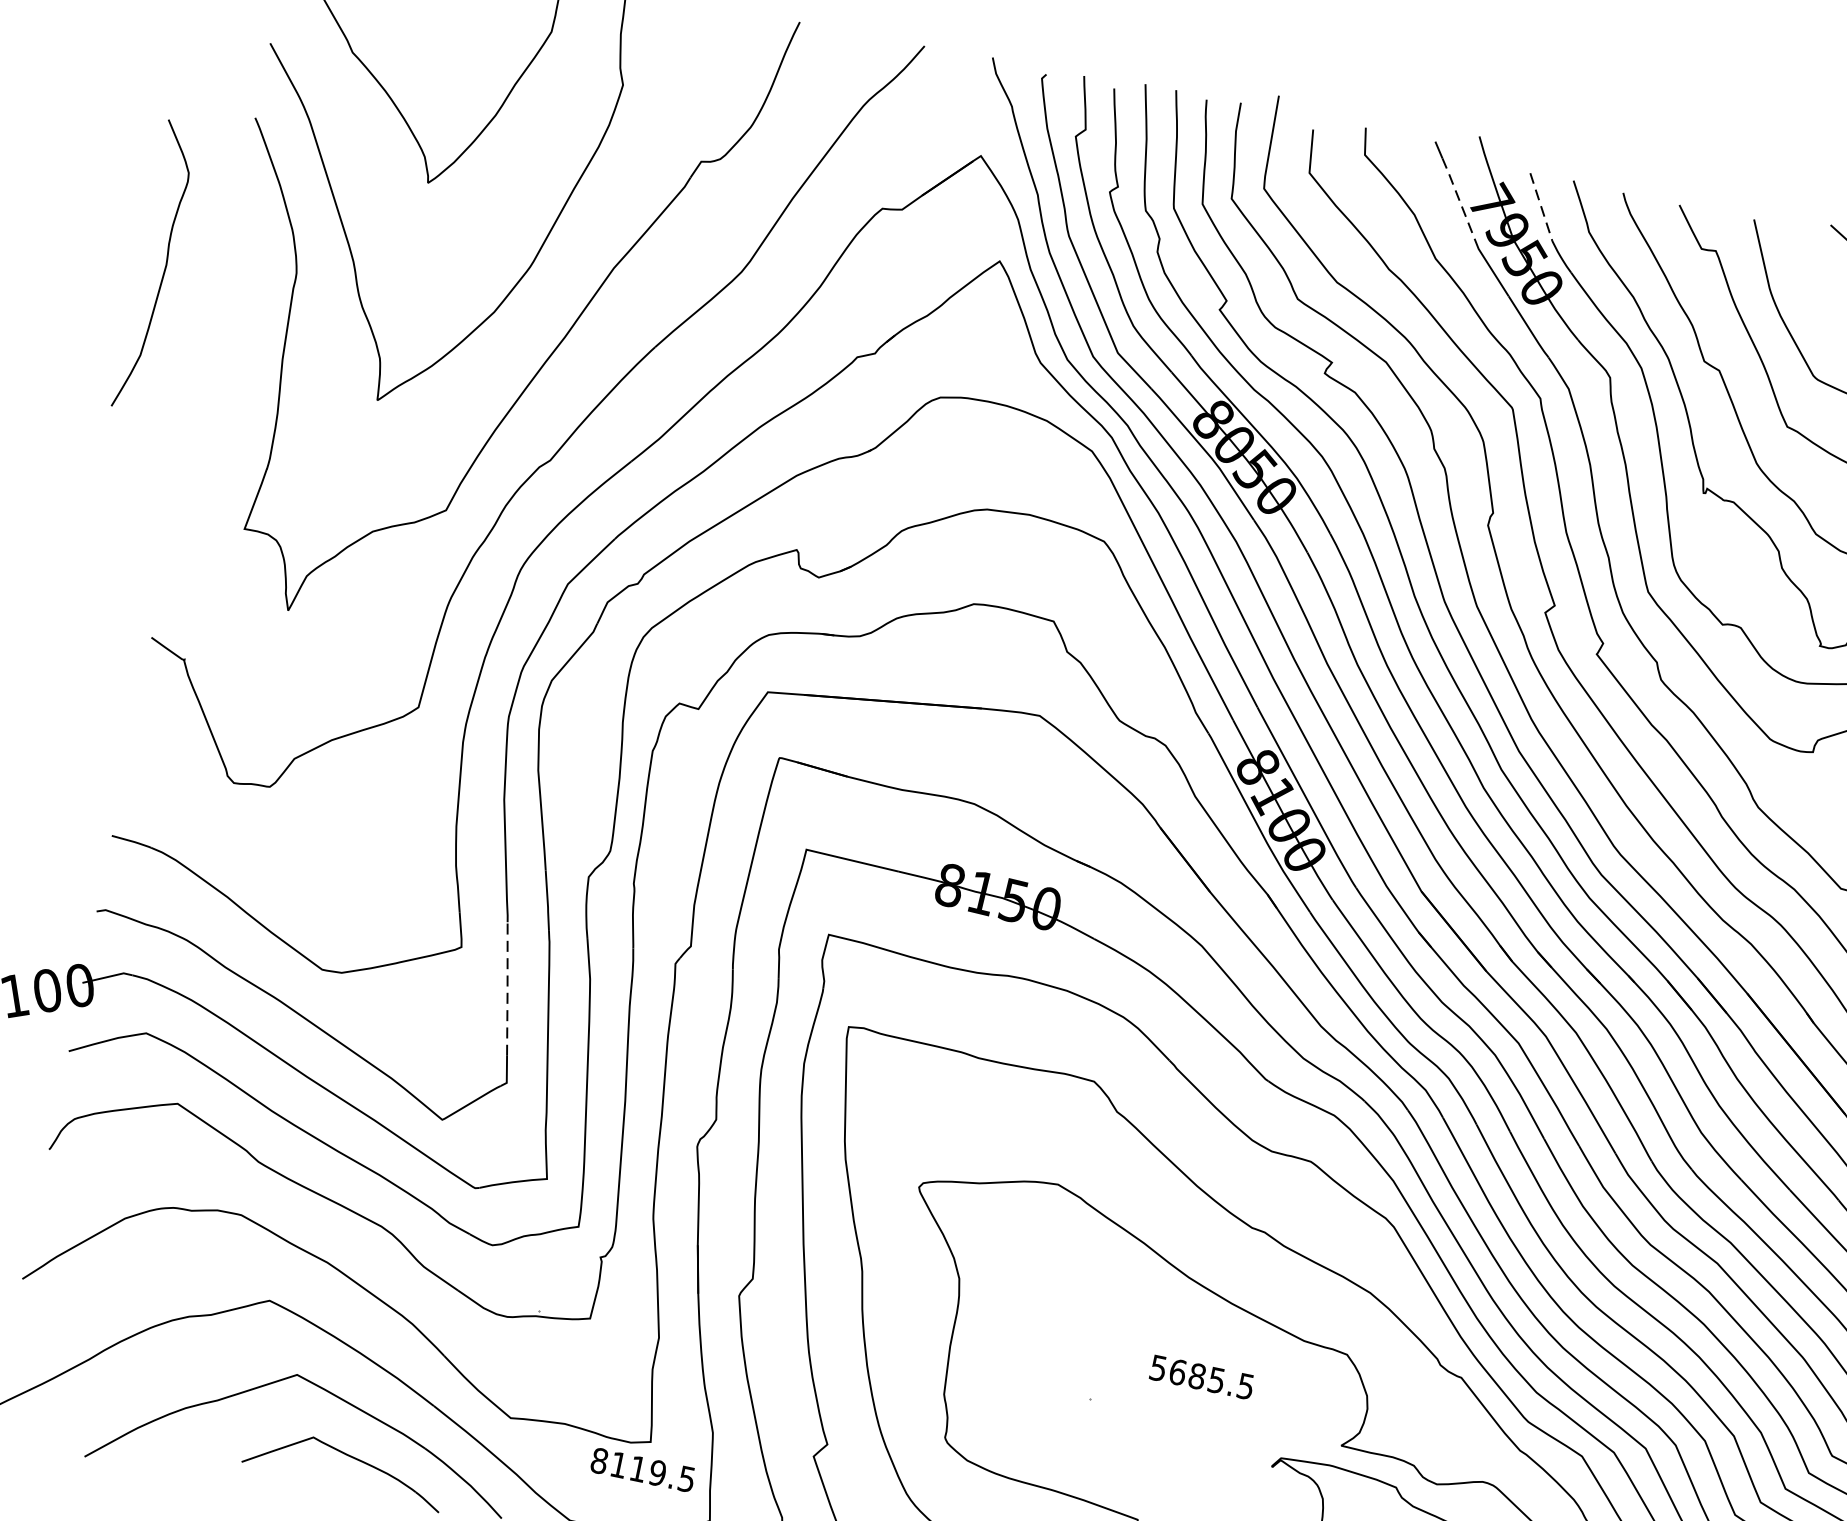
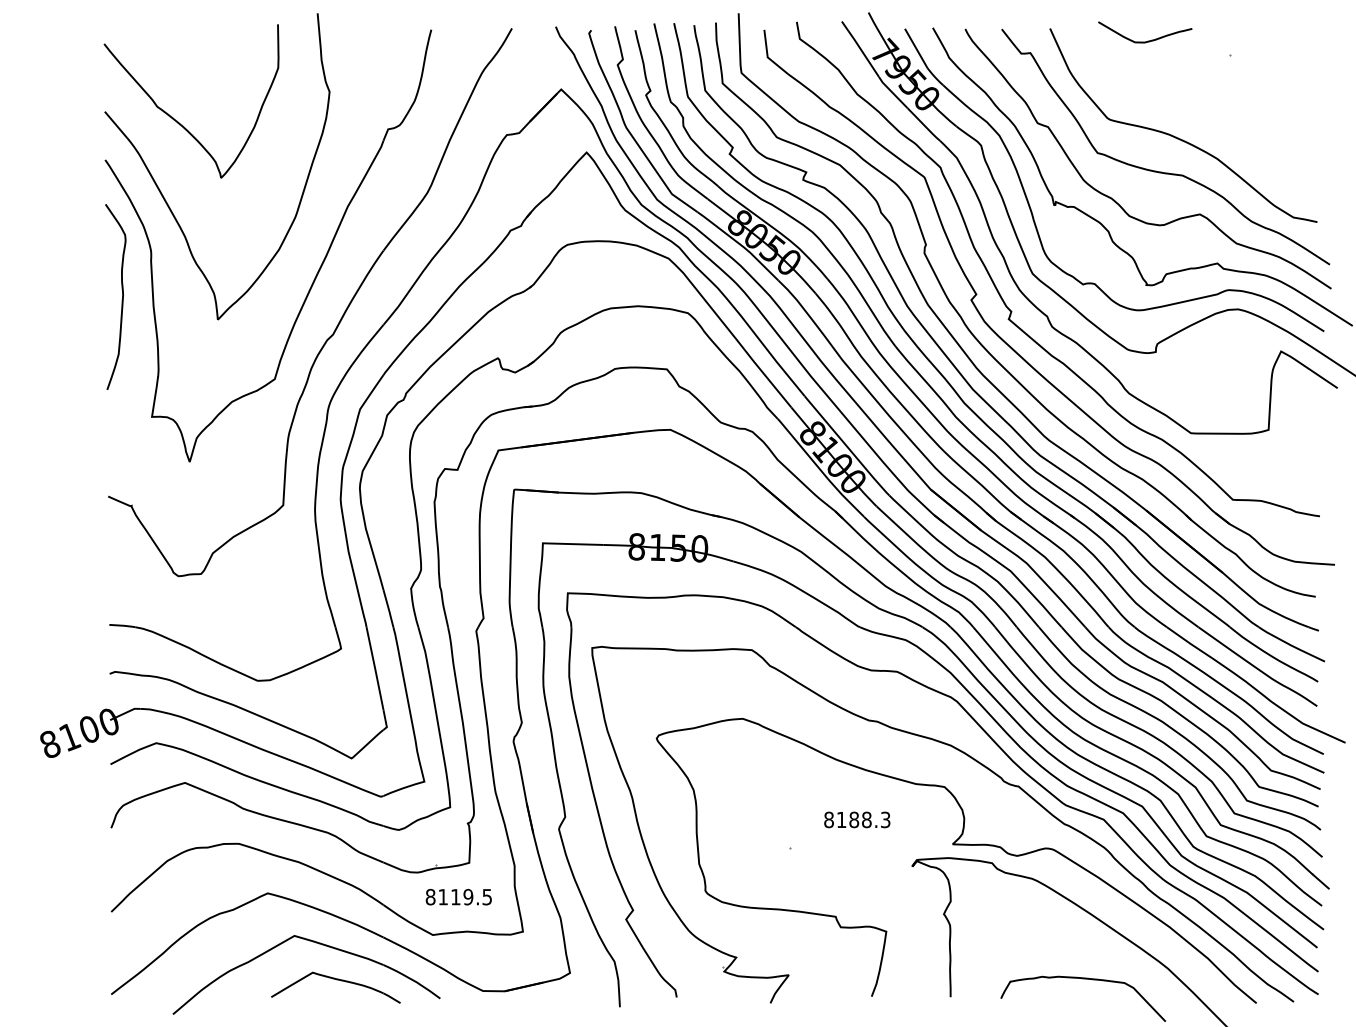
line: (1458, 197) -> (863, 53), dashed -> solid
line: (1541, 207) -> (916, 48), dashed -> solid
curve: (164, 267) -> (122, 296), moved
line: (507, 990) -> (375, 669), dashed -> solid
text: (1202, 1376) -> (857, 819), 5685.5 -> 8188.3
text: (642, 1470) -> (458, 897), moved

